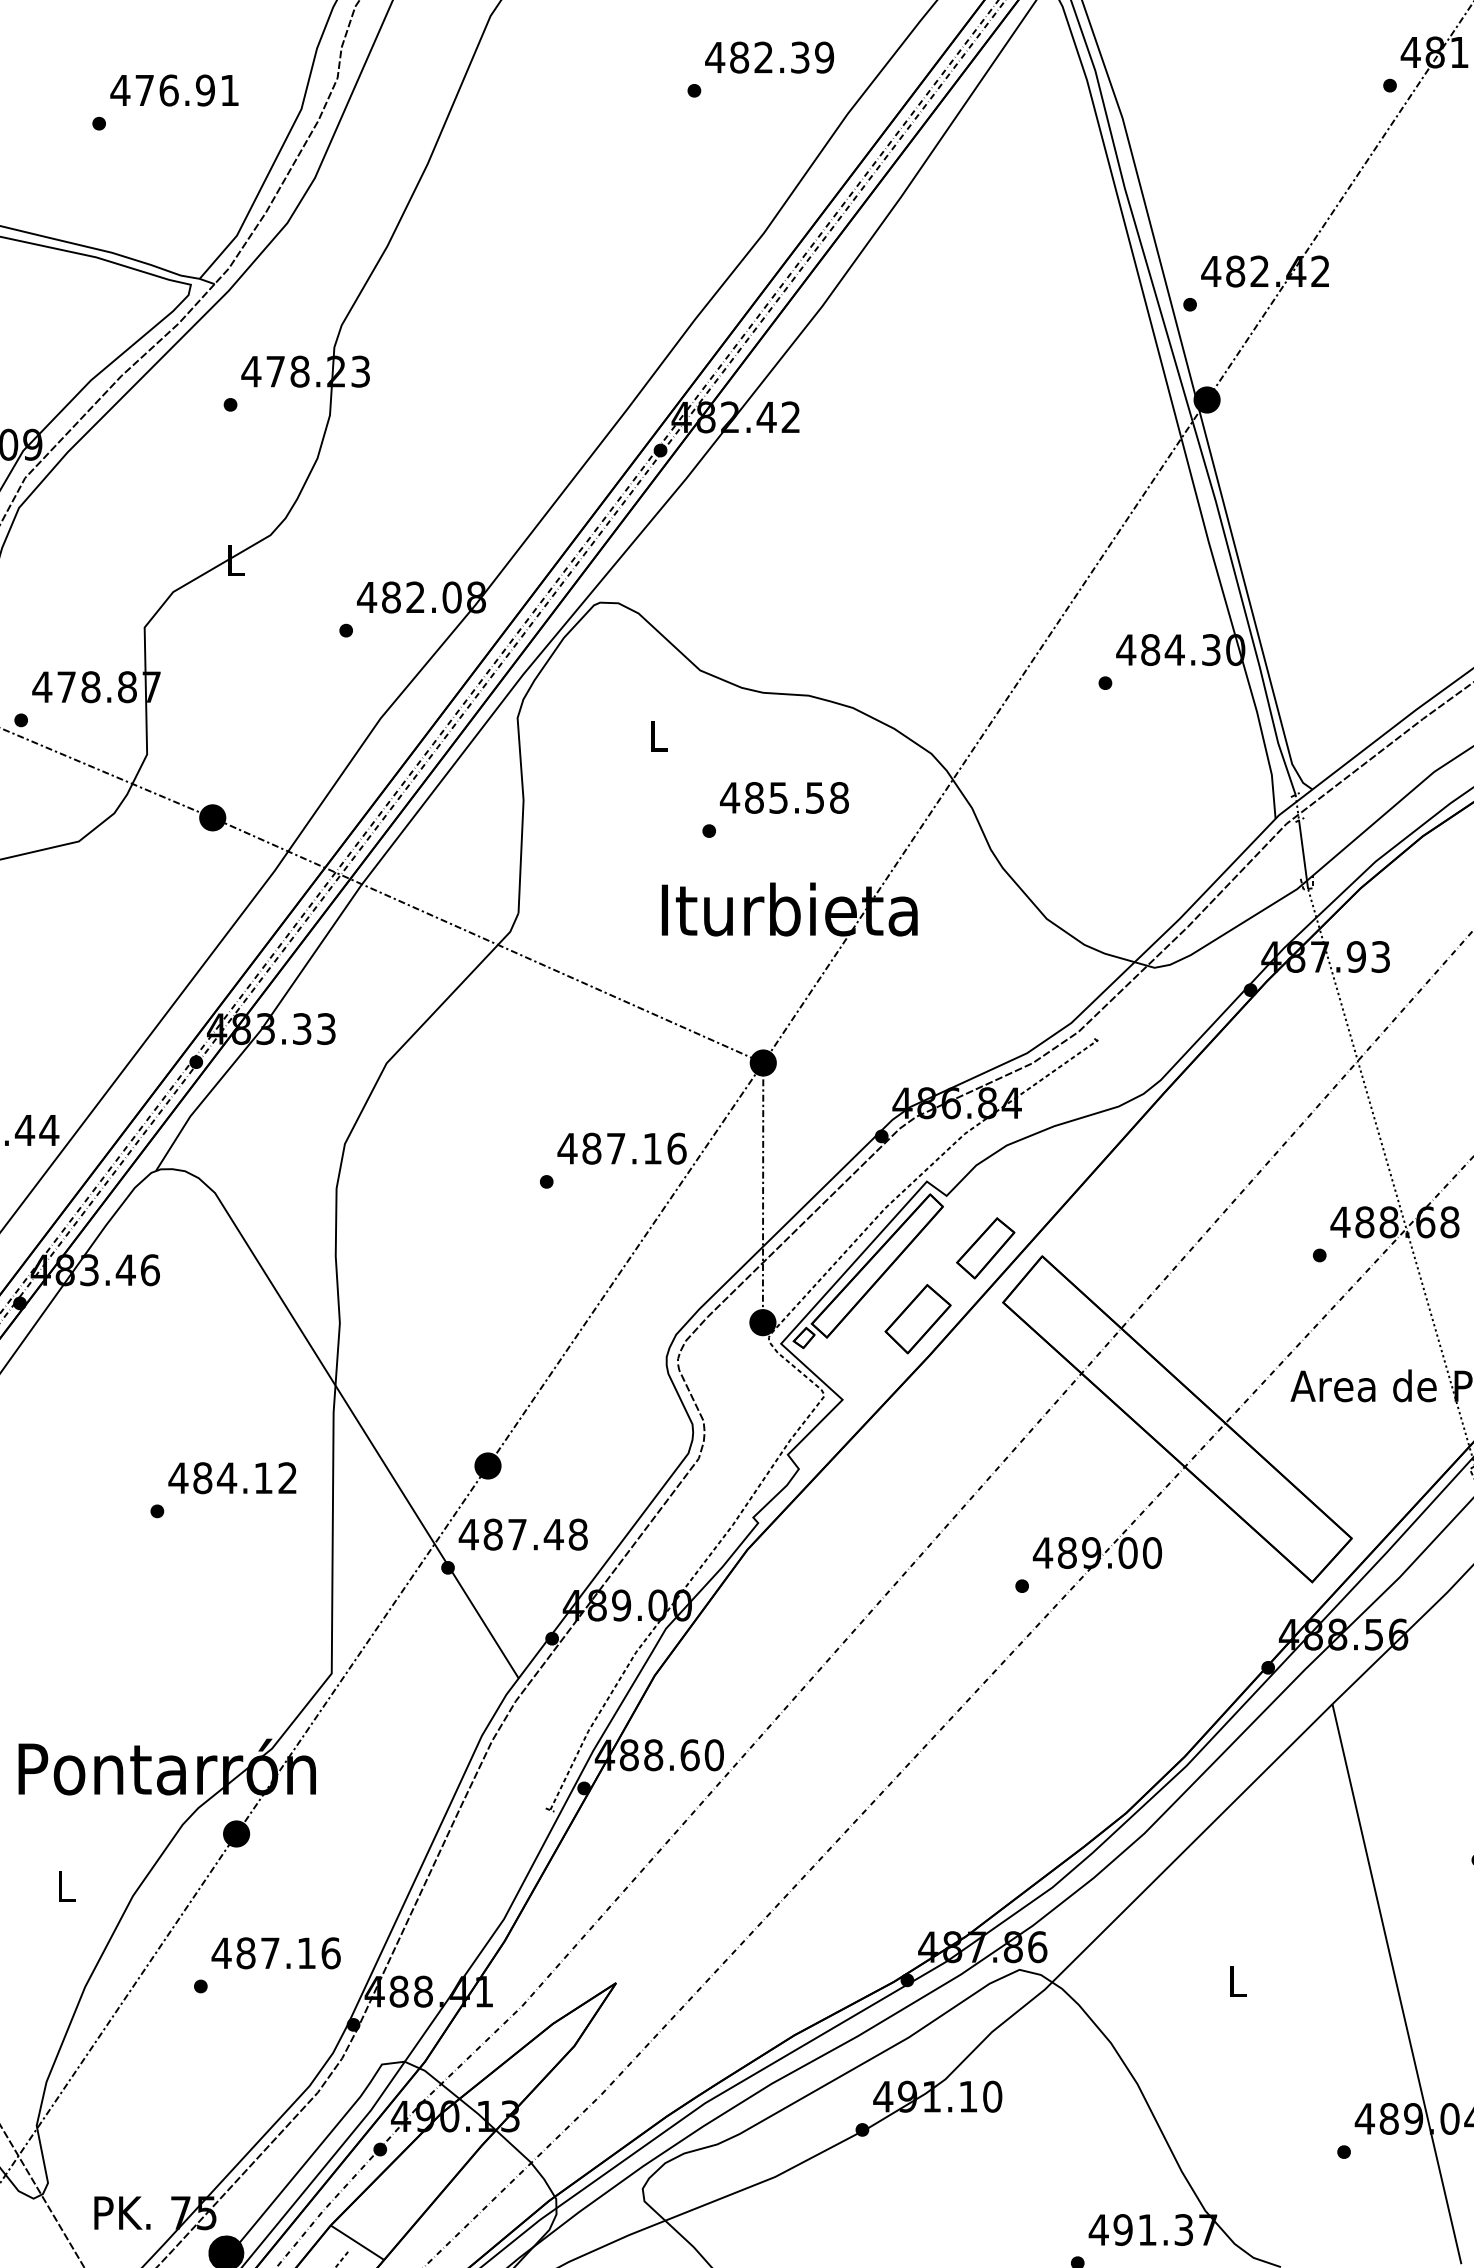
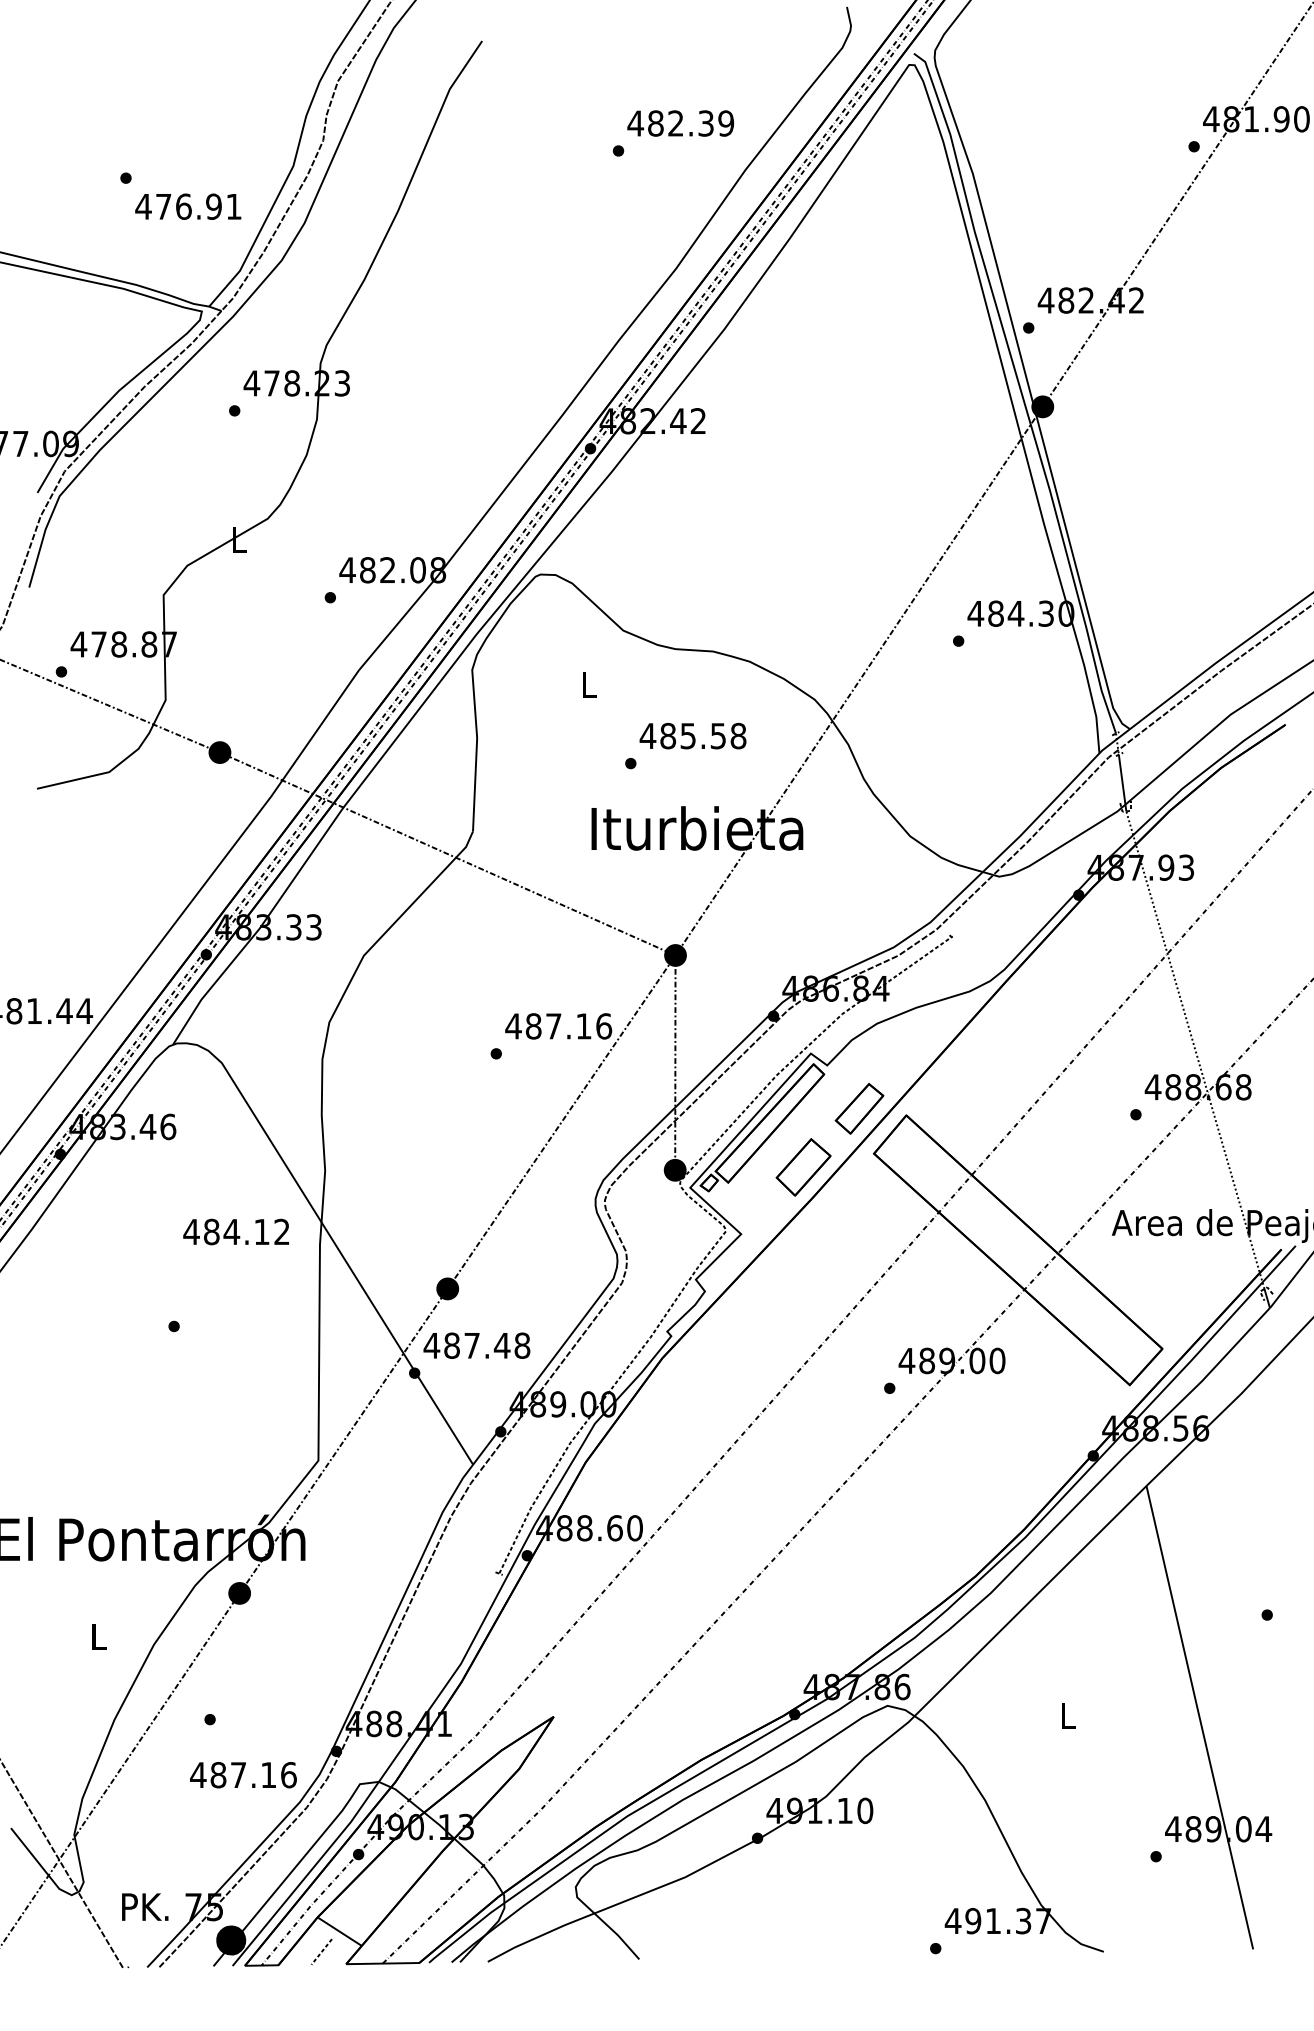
text: (174, 90) -> (188, 206), moved
text: (231, 1477) -> (235, 1231), moved
text: (276, 1953) -> (243, 1775), moved

